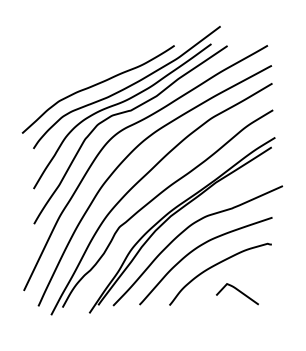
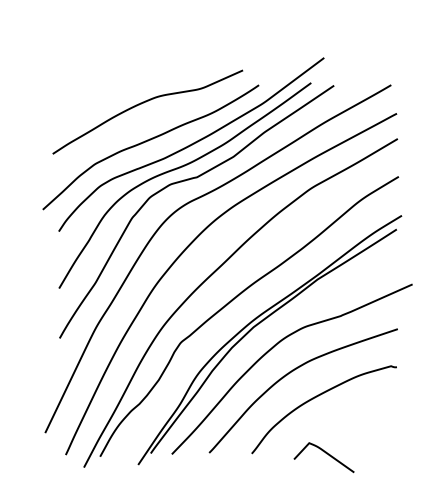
curve: (94, 58) -> (145, 103), added
curve: (239, 292) -> (326, 455), moved

